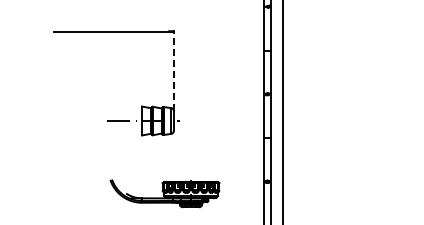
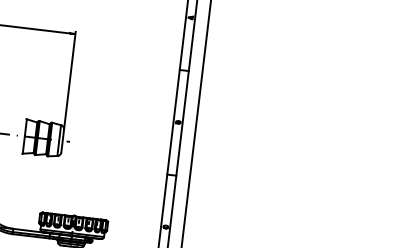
line: (174, 70) -> (70, 80), dashed -> solid

